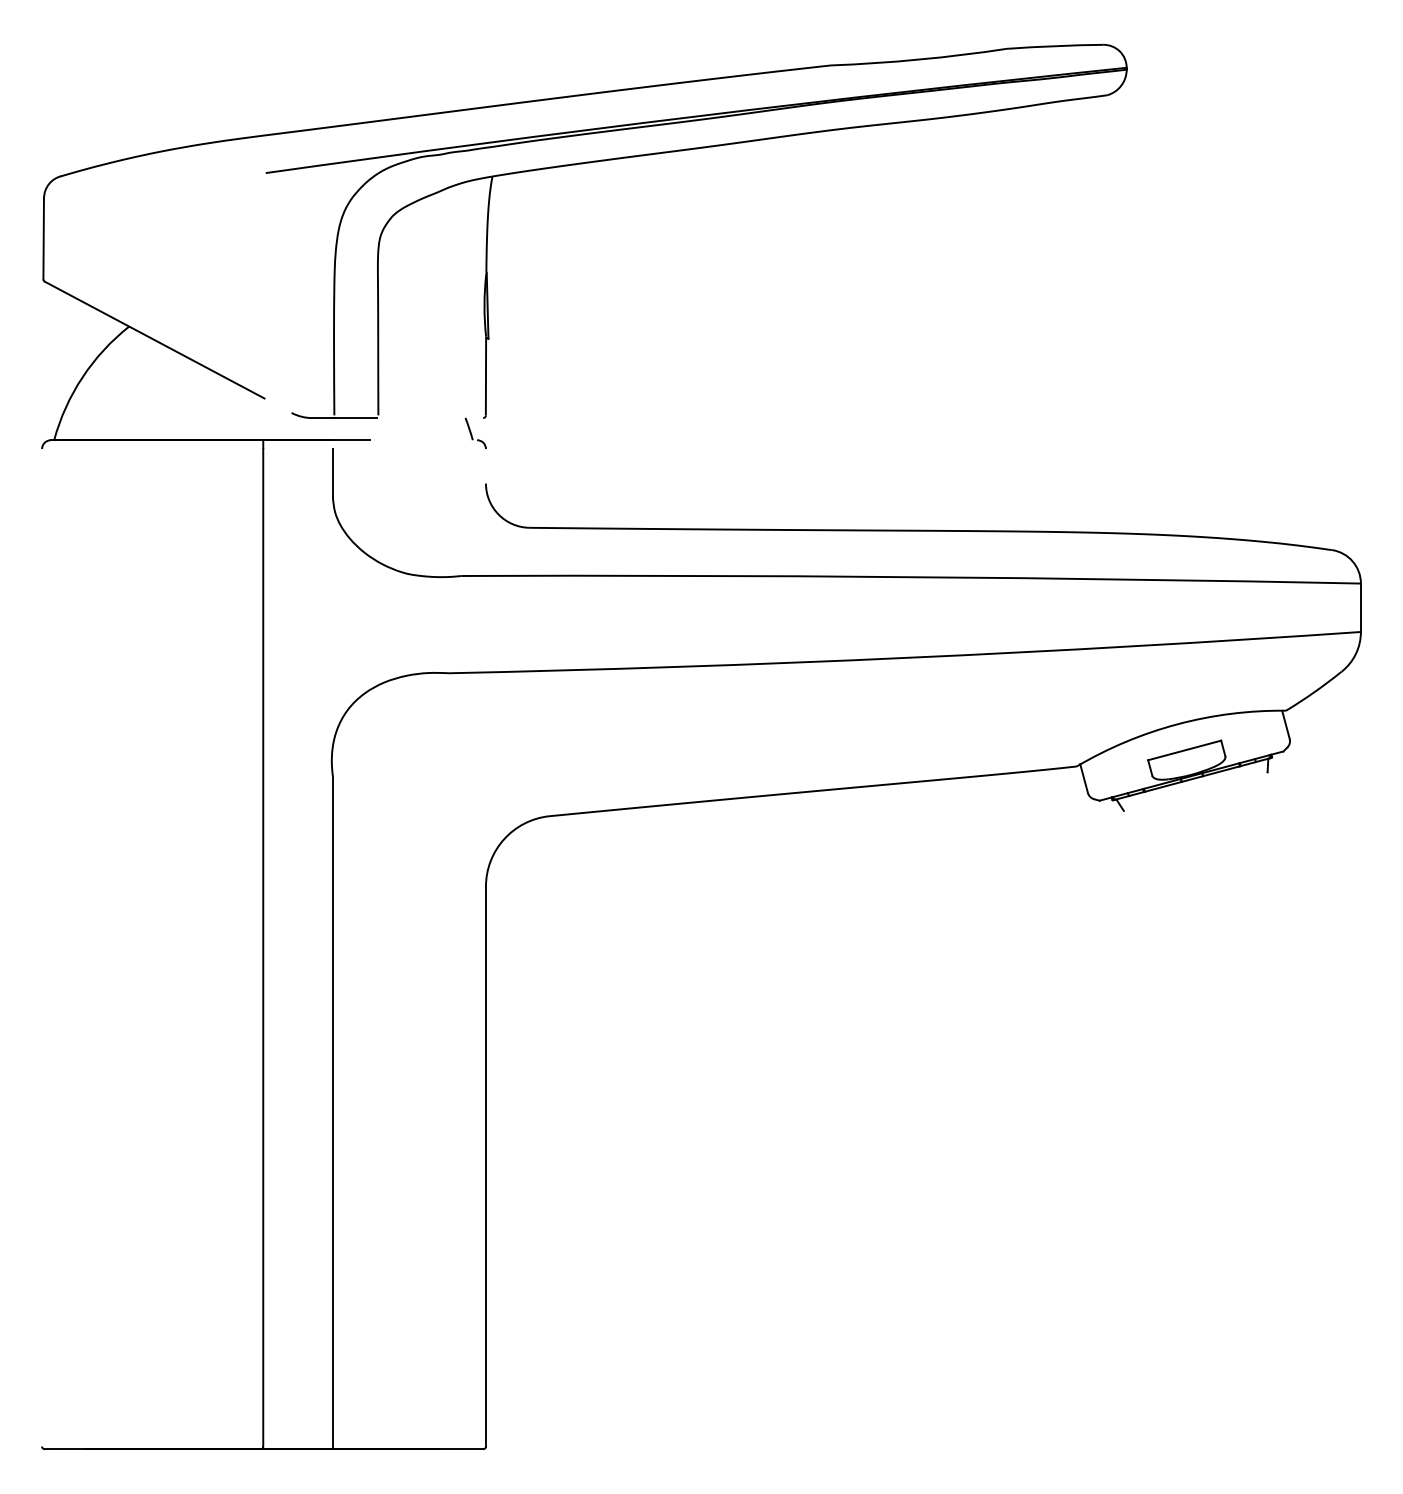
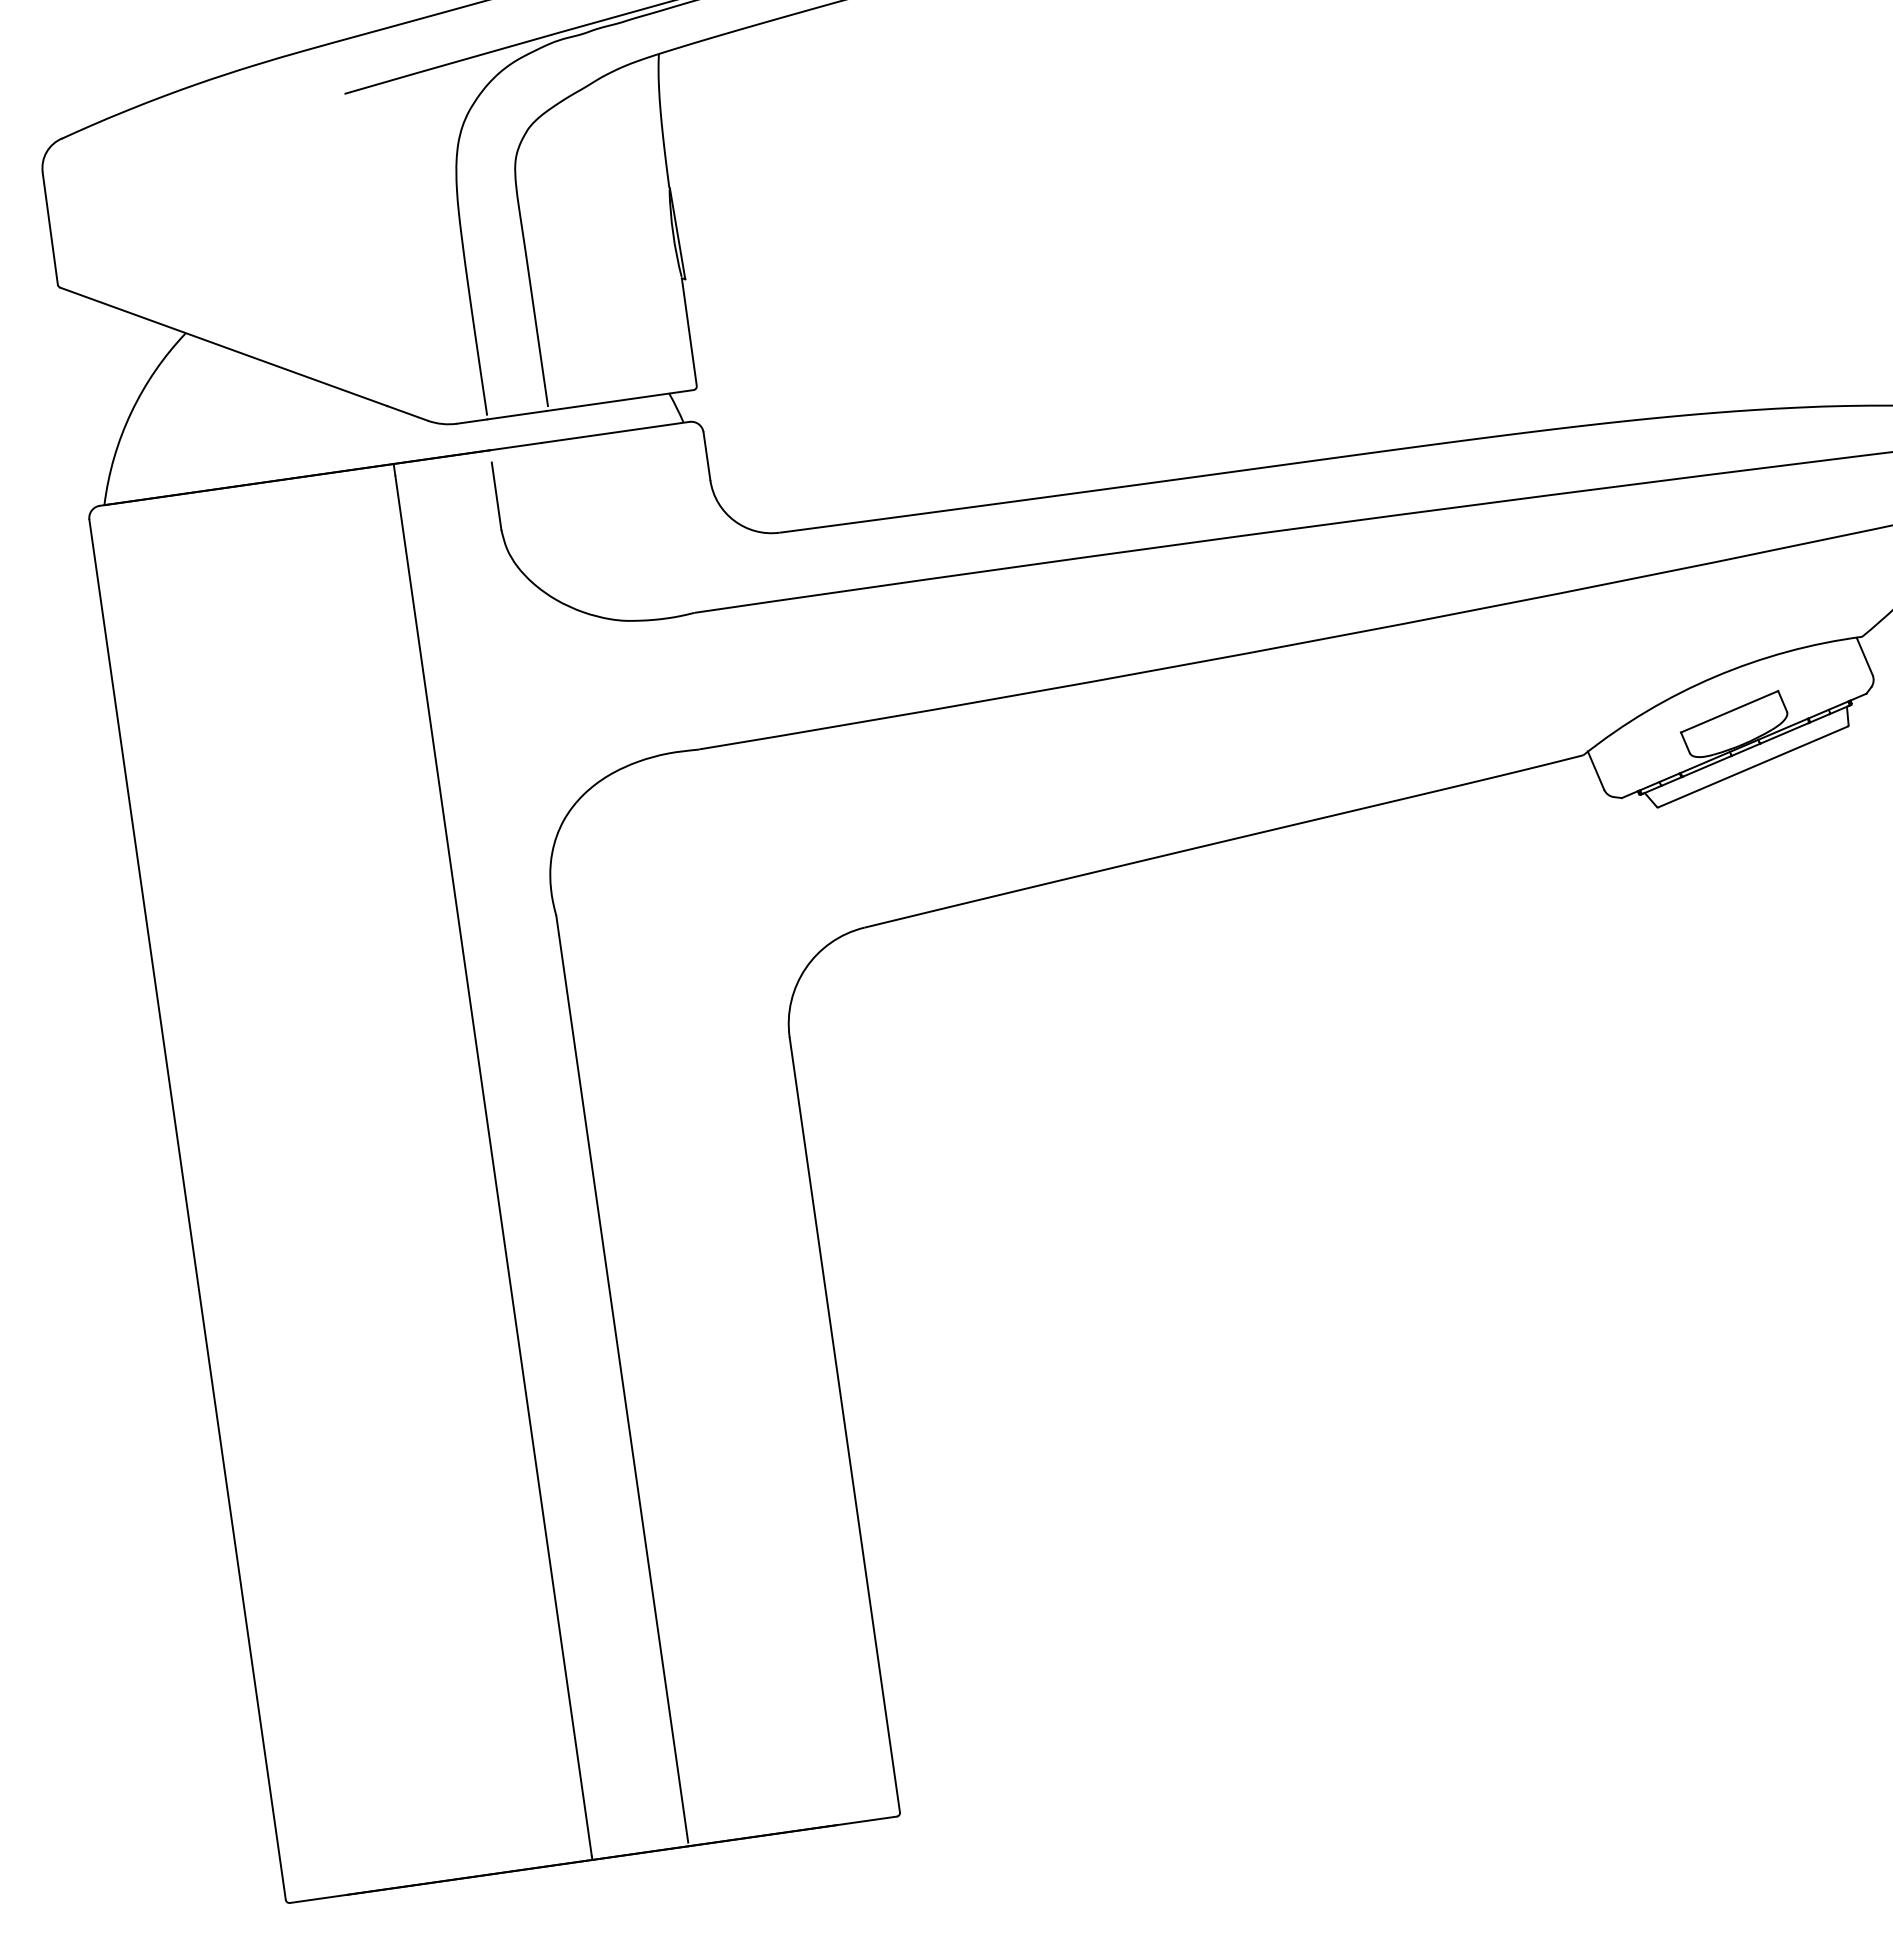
line: (277, 405) -> (406, 413), added
line: (429, 418) -> (619, 401), added
line: (423, 440) -> (615, 432), added
line: (485, 466) -> (706, 456), added
line: (1195, 791) -> (1752, 766), added
line: (42, 947) -> (188, 1209), added

